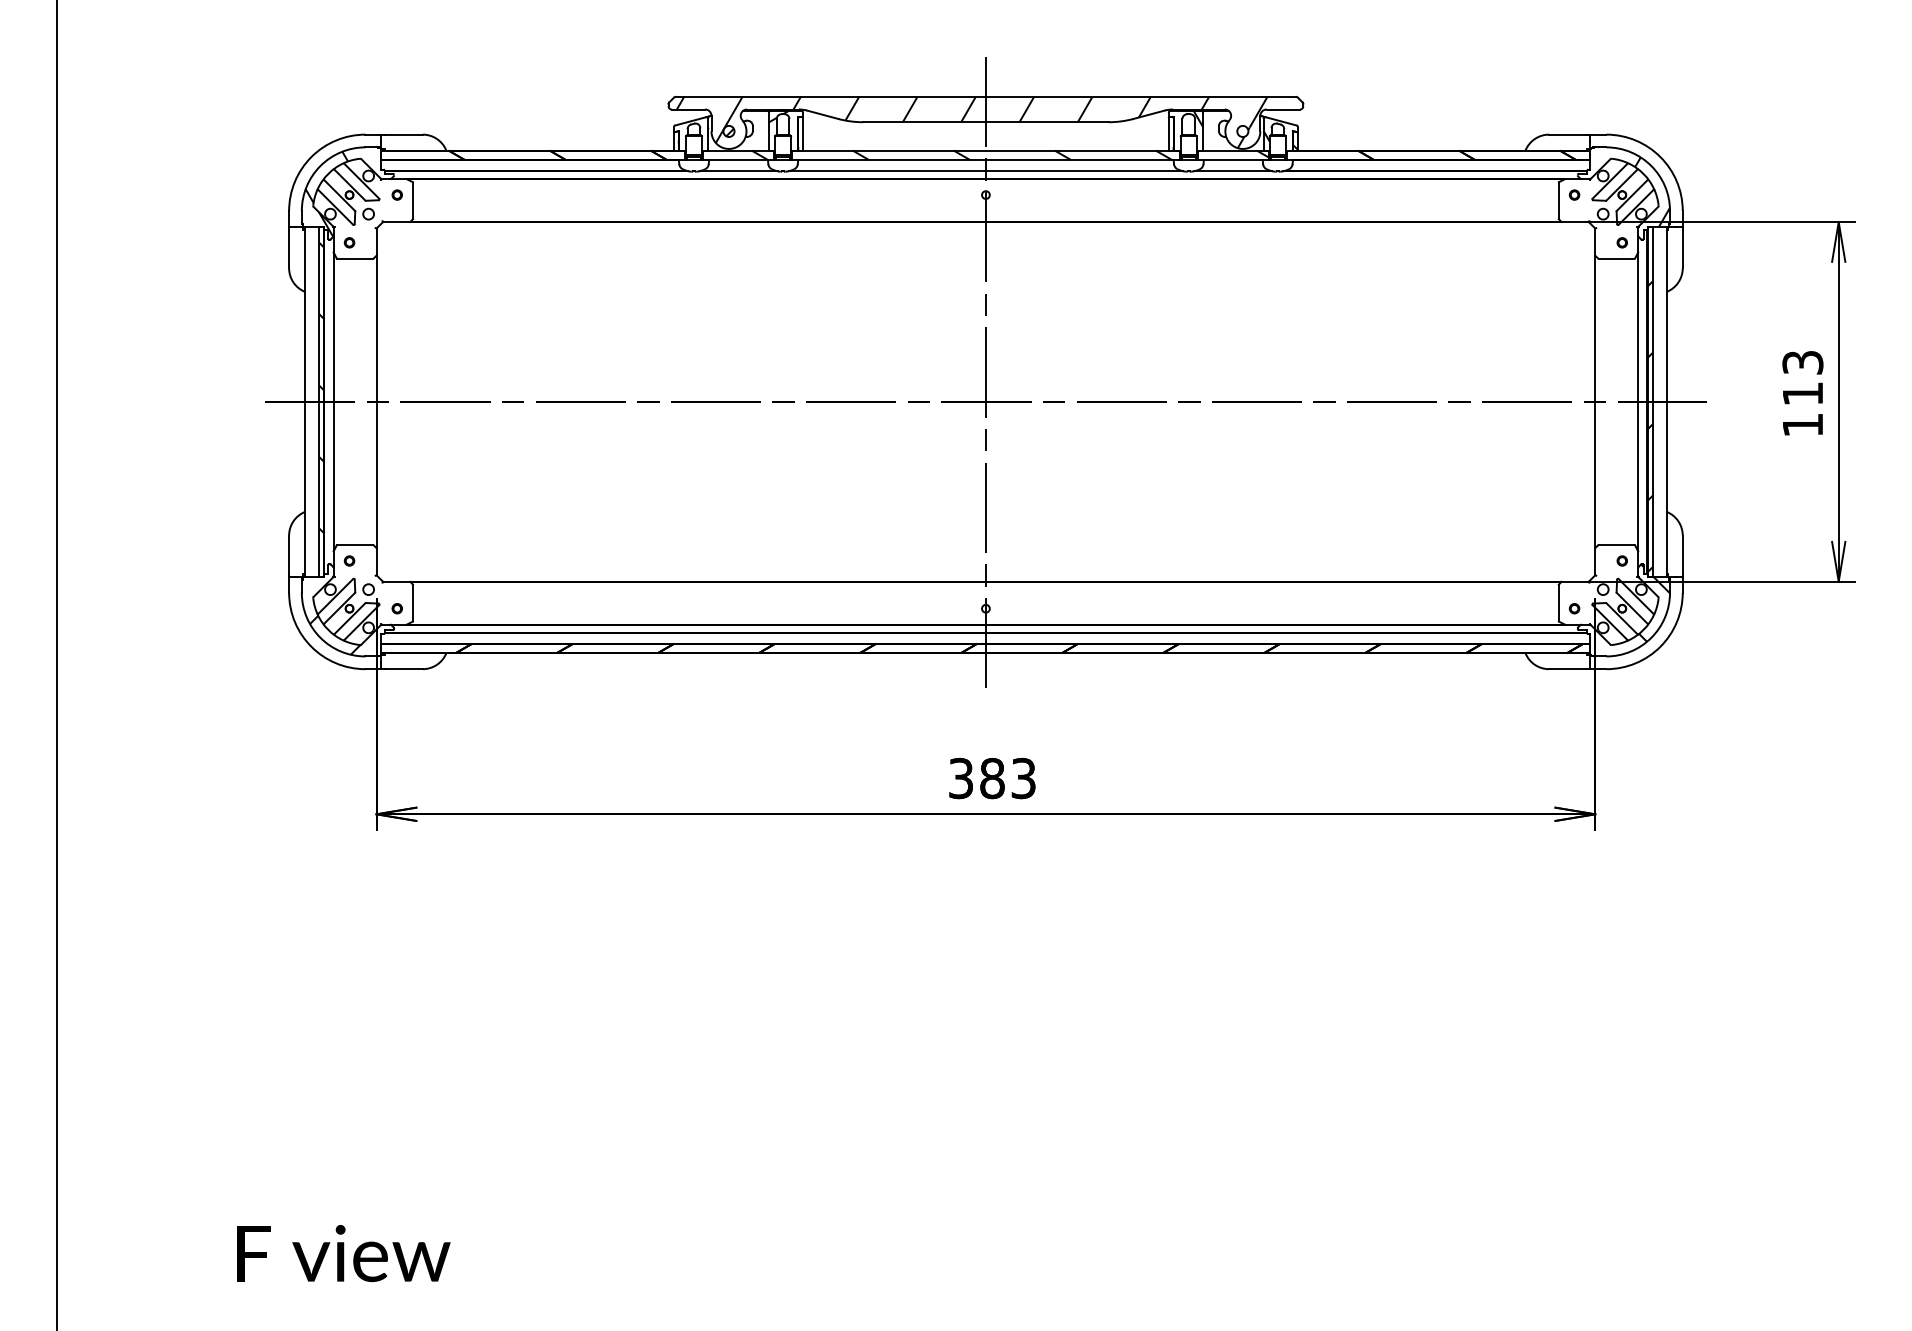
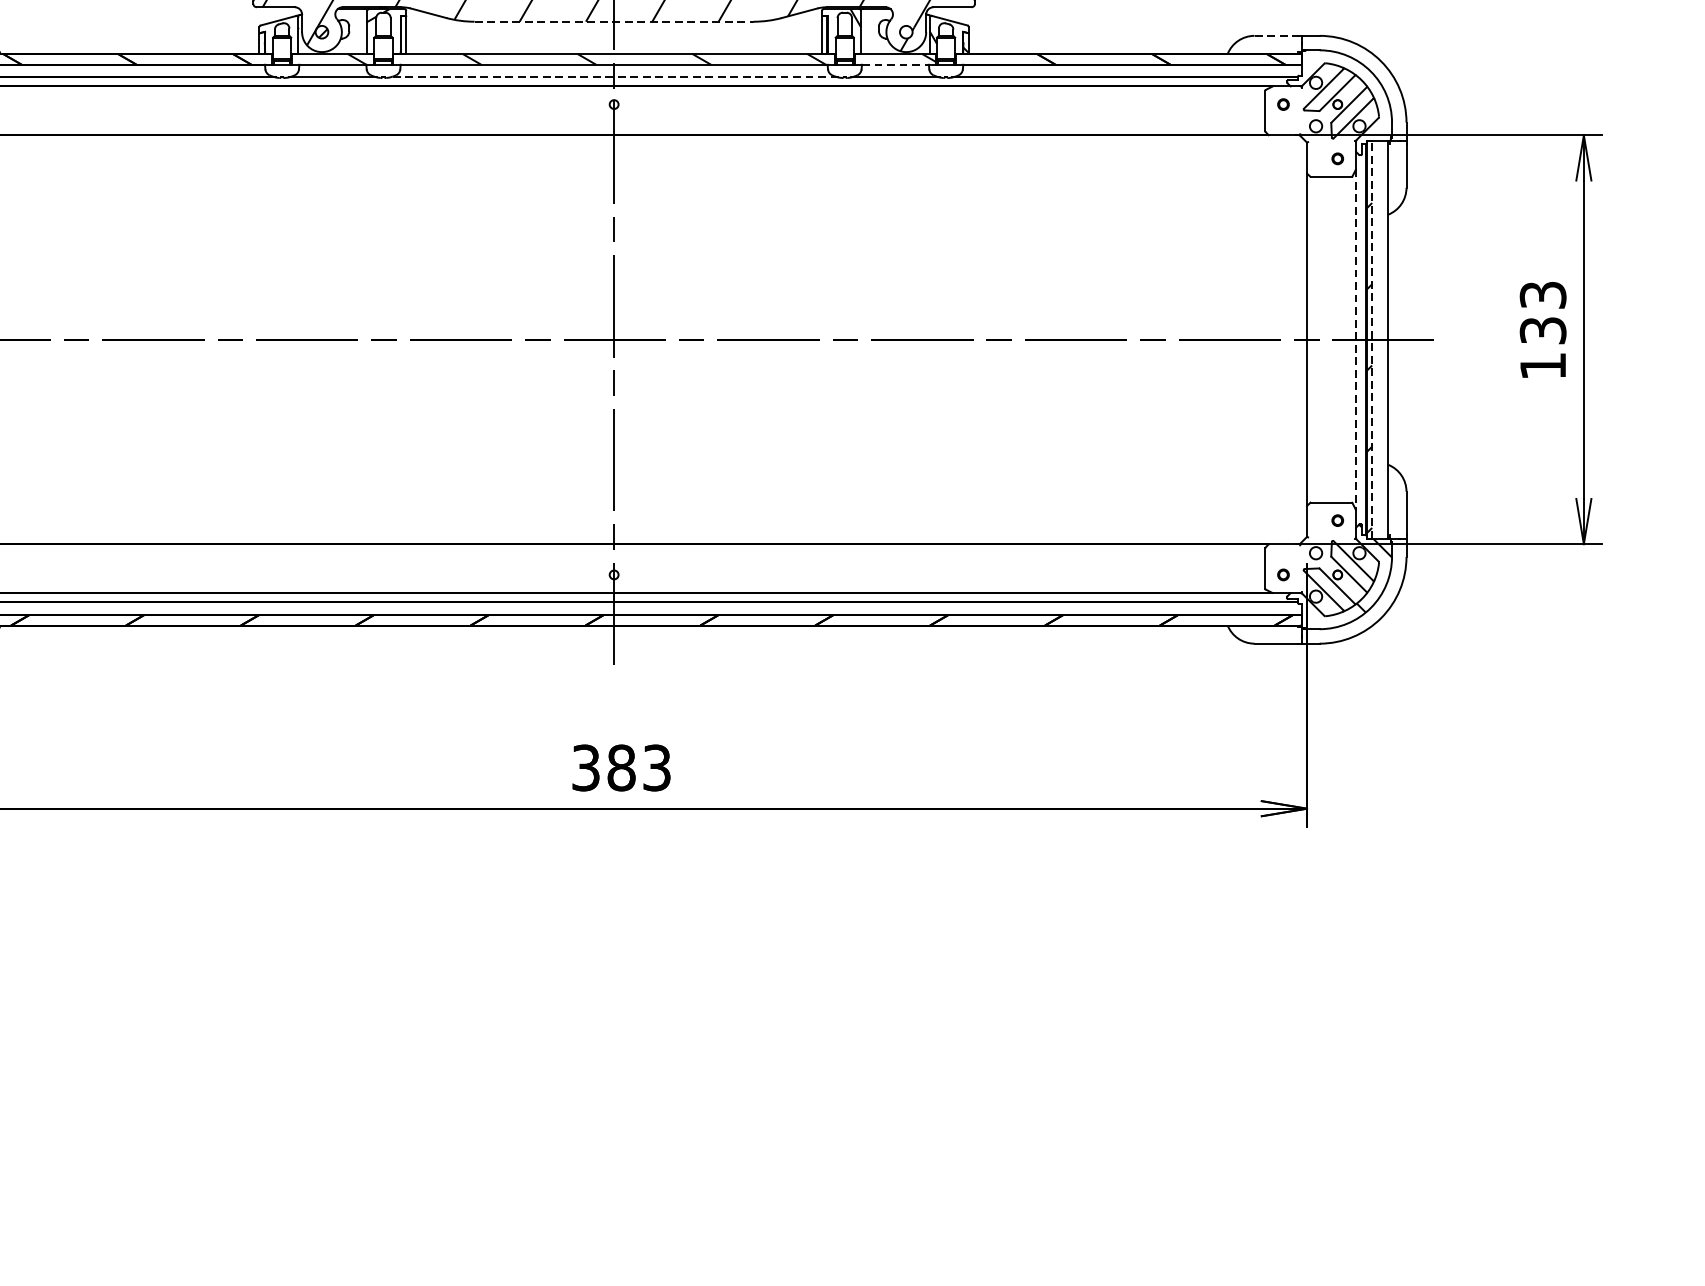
line: (985, 122) -> (613, 22), solid -> dashed
line: (1568, 134) -> (1276, 35), solid -> dashed
line: (1233, 160) -> (895, 65), solid -> dashed
line: (985, 171) -> (613, 77), solid -> dashed
hatch: (1652, 191) -> (1372, 100), removed
text: (1802, 393) -> (1542, 330), 113 -> 133
line: (1638, 401) -> (1356, 339), solid -> dashed
line: (1652, 401) -> (1372, 339), solid -> dashed

